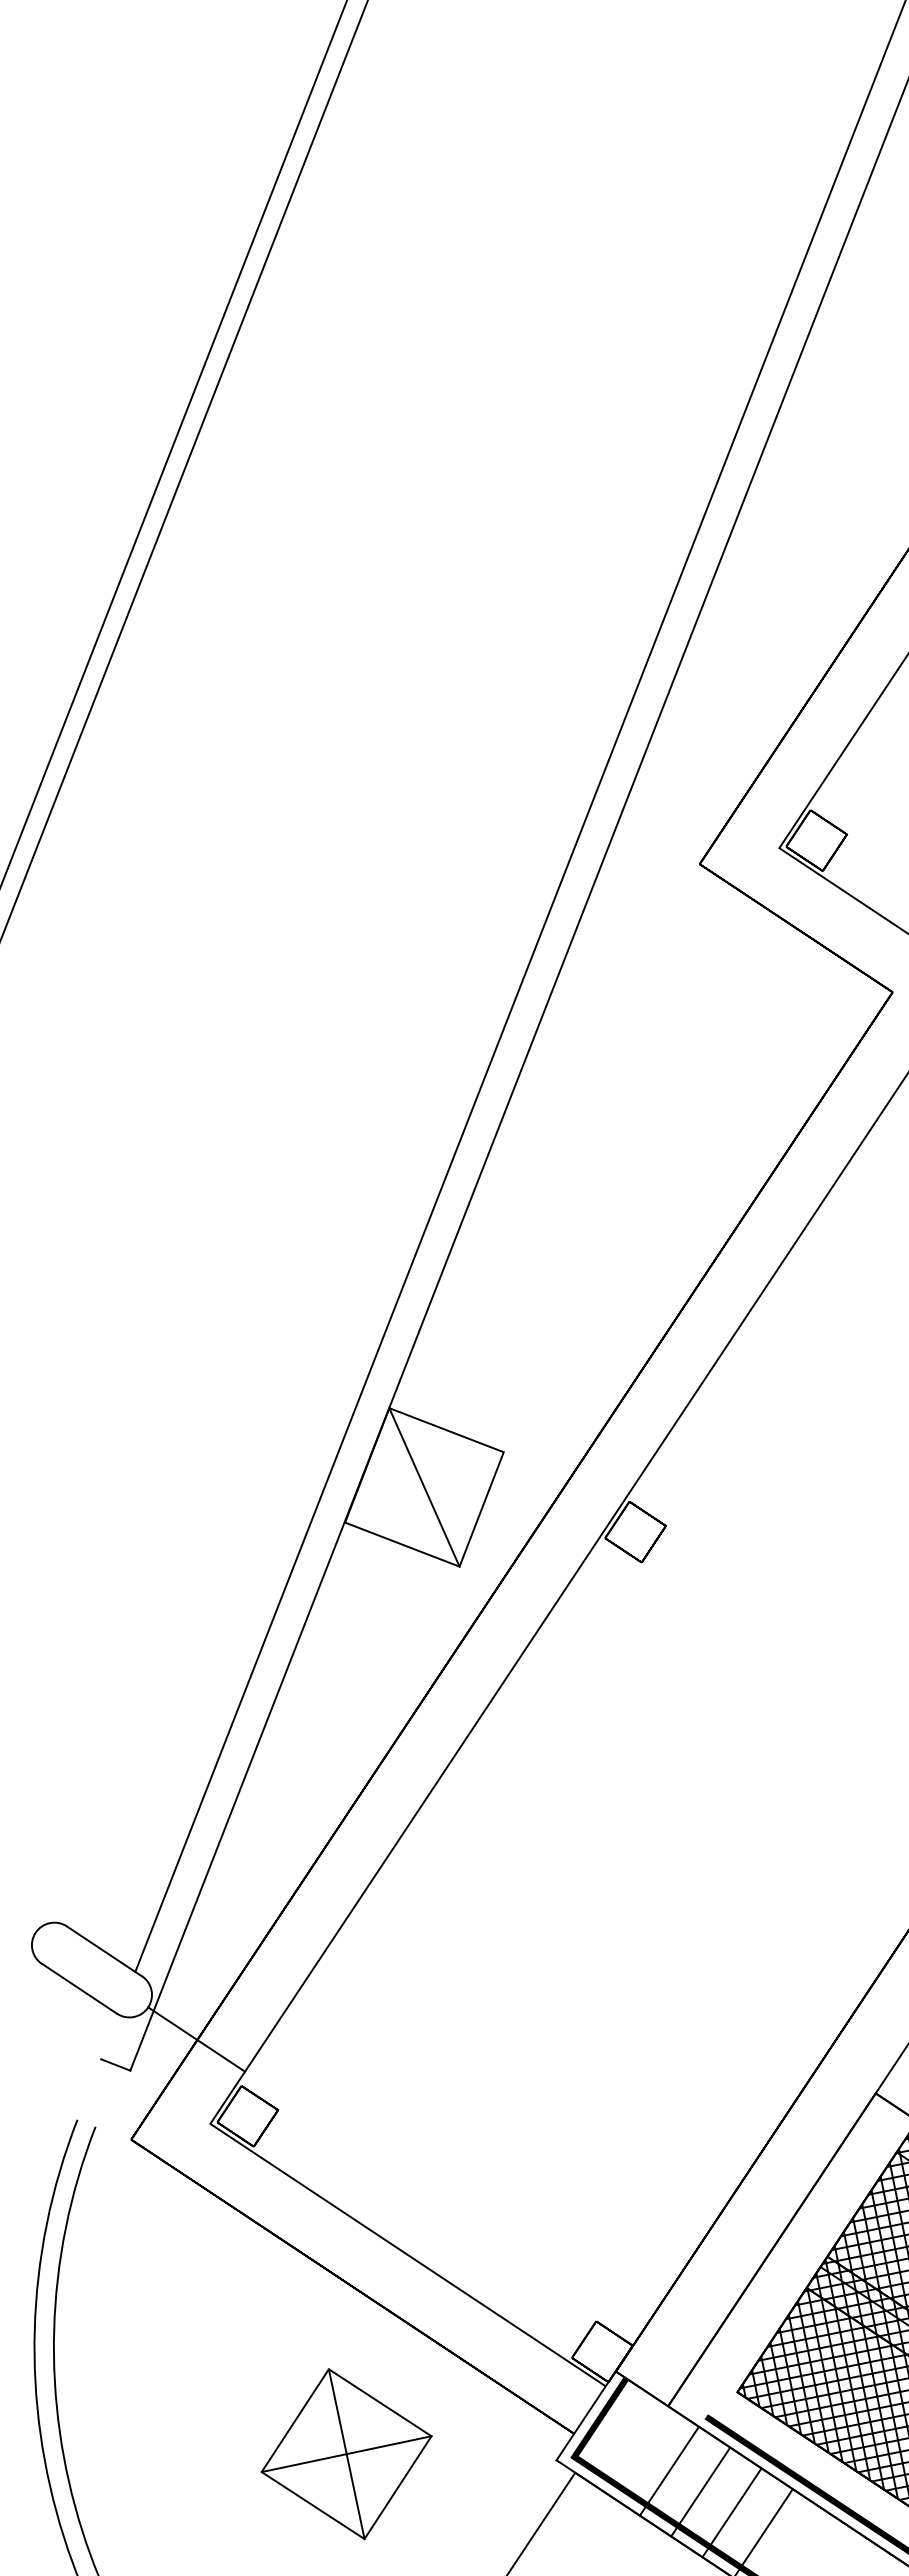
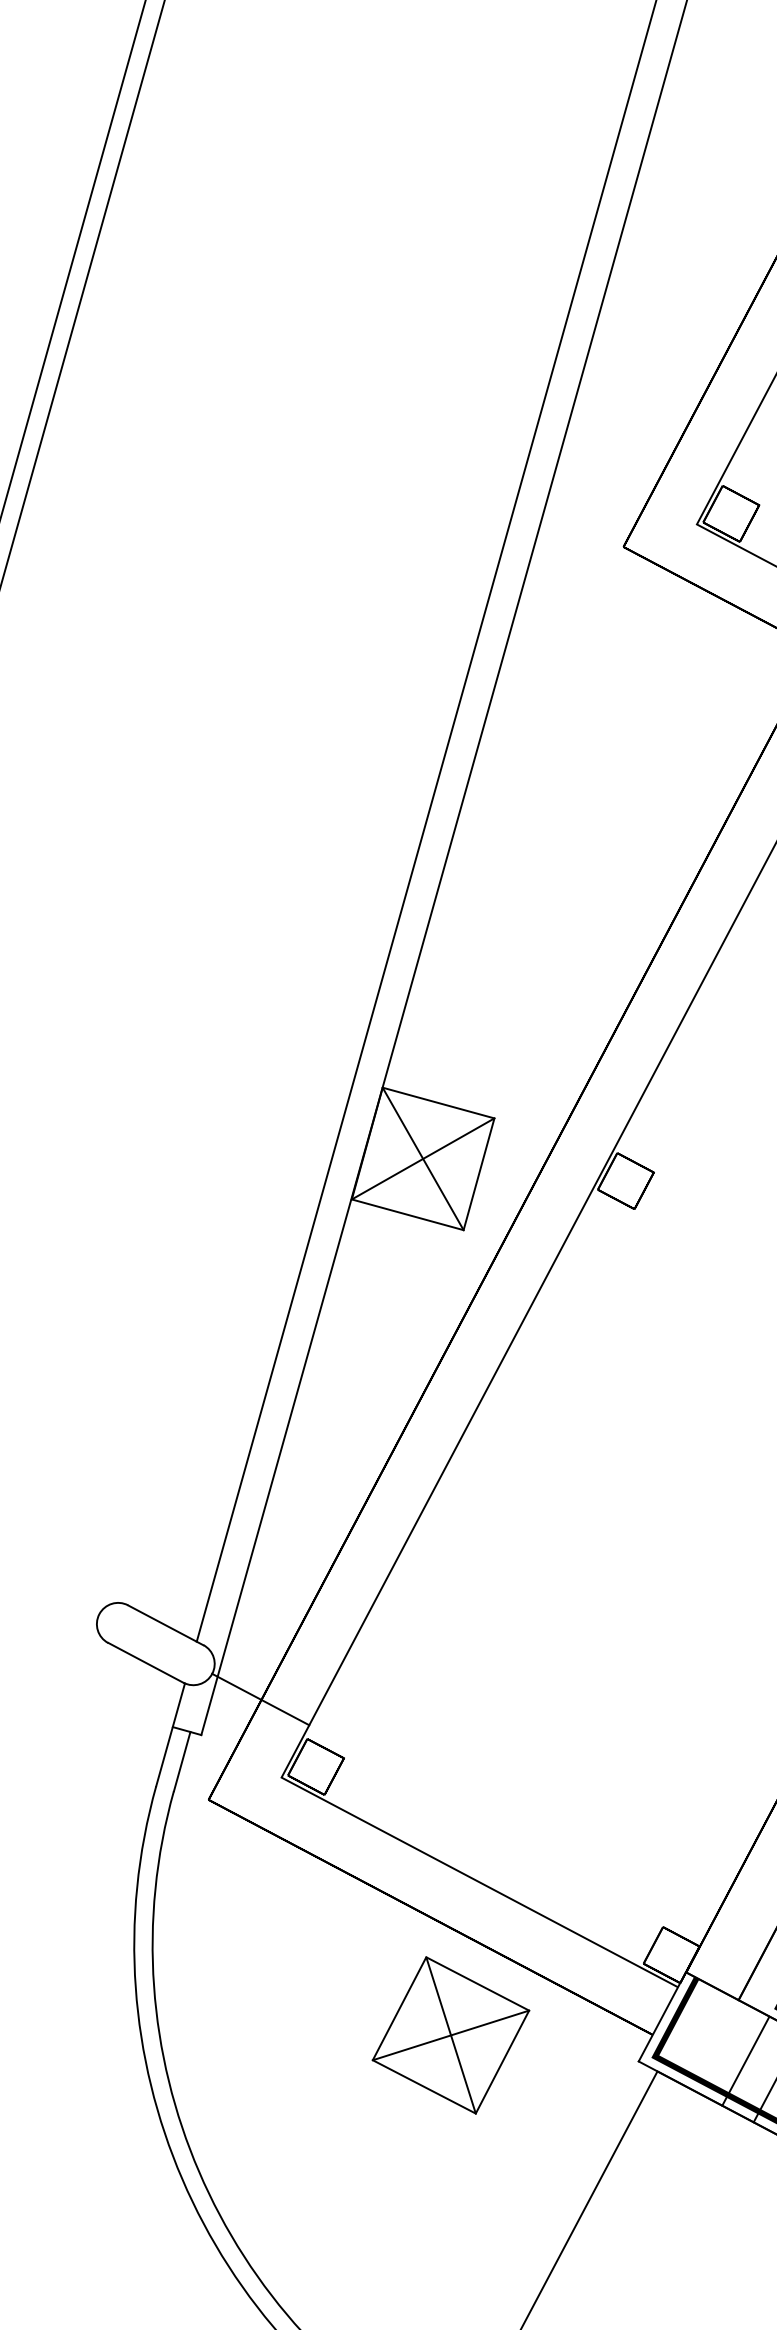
line: (424, 1487) -> (423, 1159), added
line: (97, 2066) -> (170, 1734), added
line: (107, 2096) -> (182, 1761), added
part: (346, 2454) -> (450, 2035), moved

